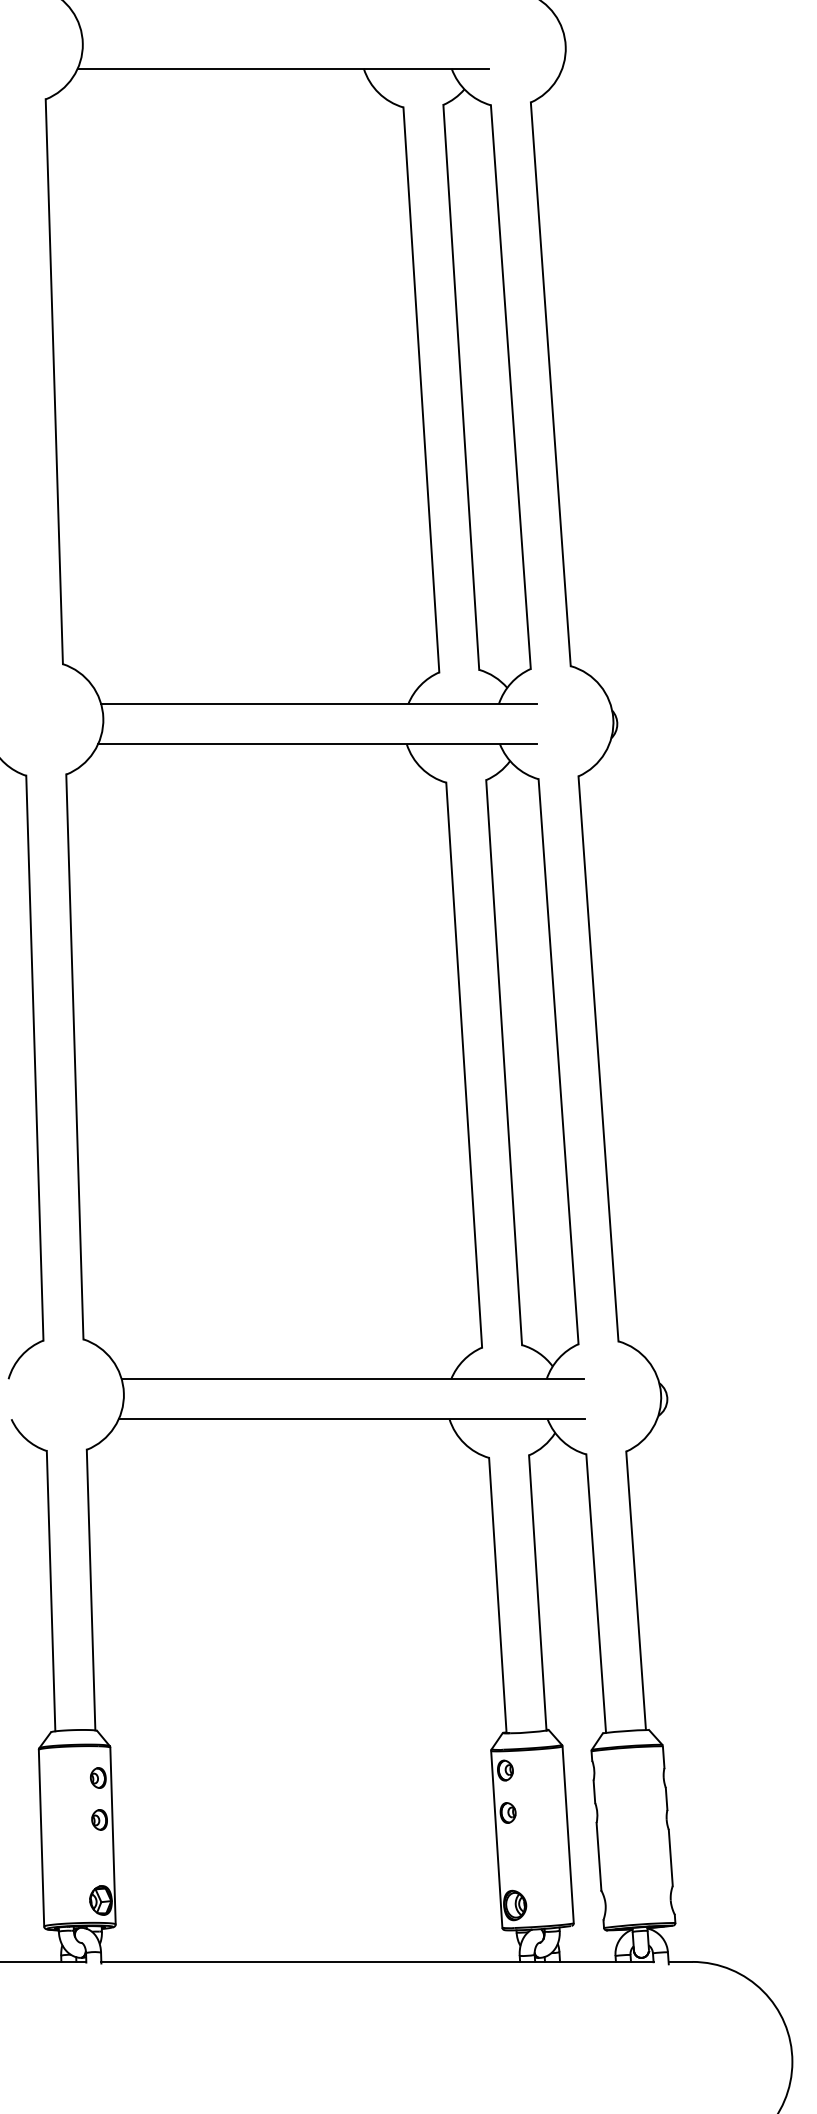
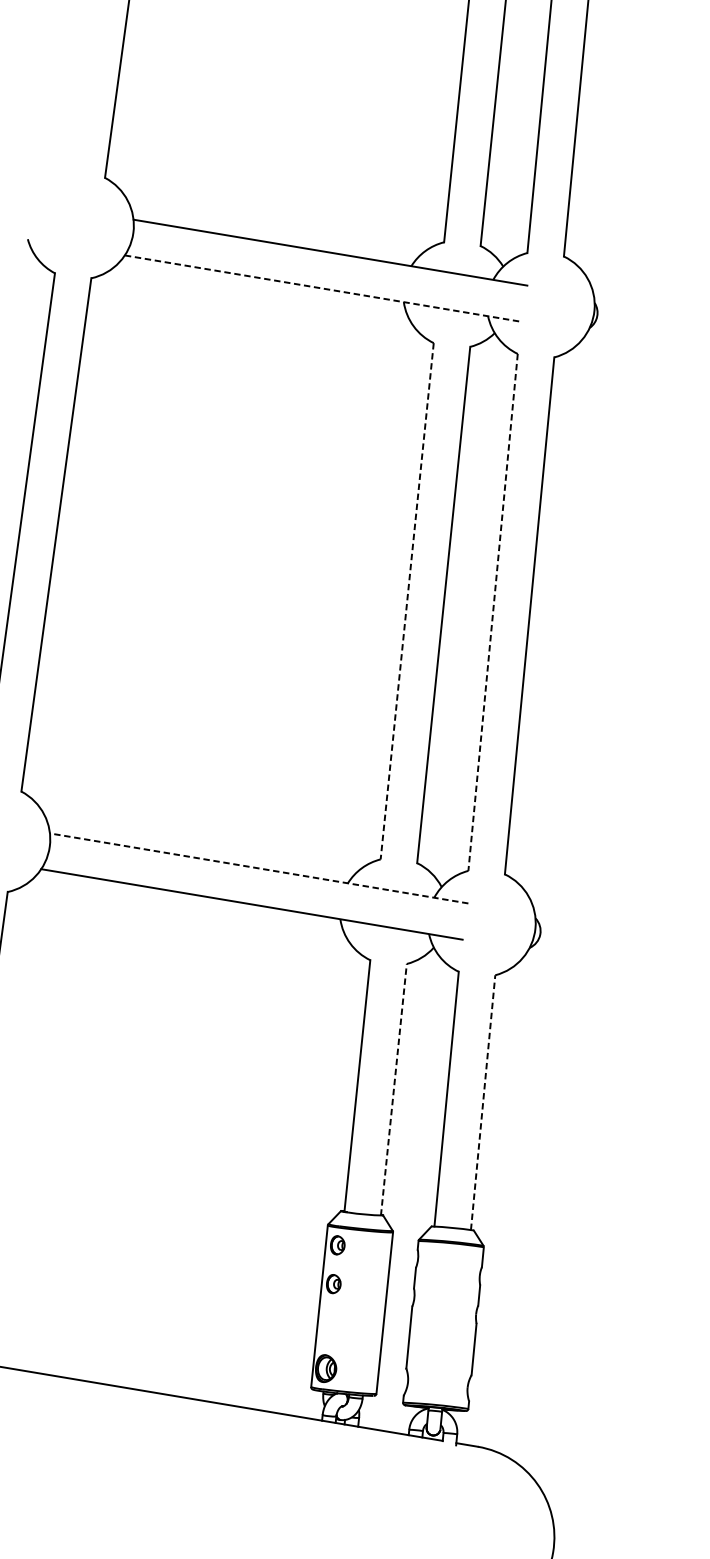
line: (318, 744) -> (323, 289), solid -> dashed
line: (558, 1062) -> (492, 613), solid -> dashed
line: (464, 1065) -> (407, 601), solid -> dashed
line: (352, 1379) -> (258, 868), solid -> dashed
line: (636, 1590) -> (483, 1102), solid -> dashed
line: (537, 1593) -> (393, 1090), solid -> dashed

